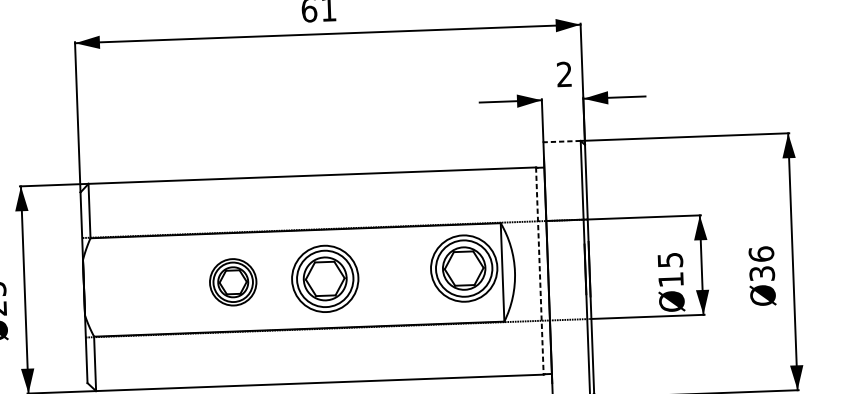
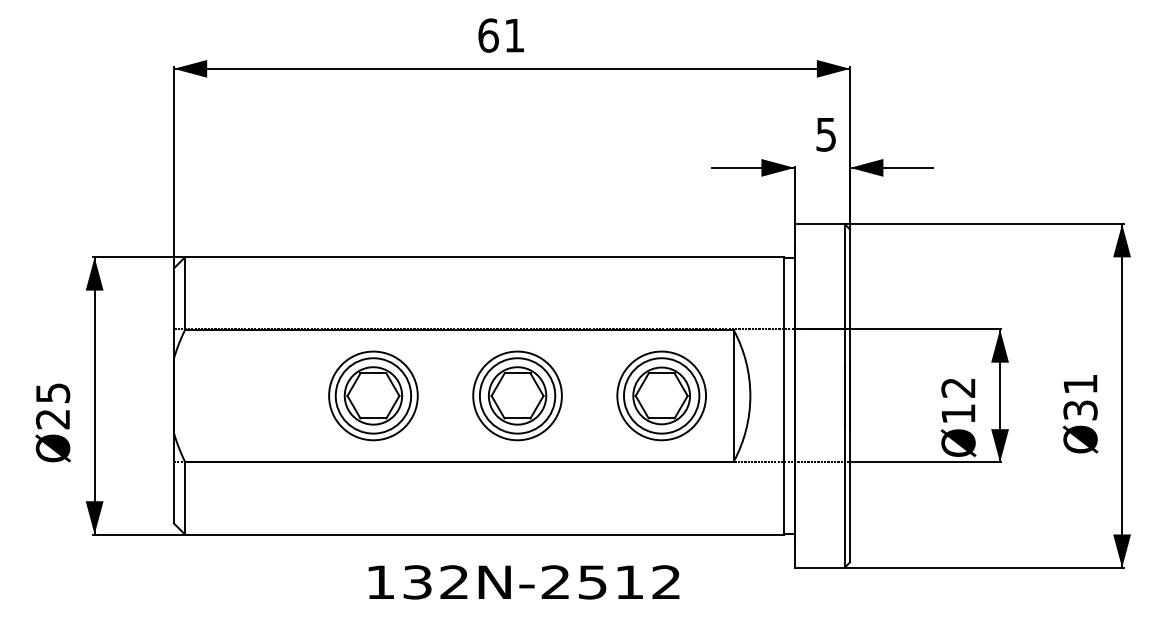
text: (563, 74) -> (825, 134), 2 -> 5
line: (561, 141) -> (819, 224), dashed -> solid
text: (761, 253) -> (1080, 383), Ø36 -> Ø31
text: (670, 259) -> (958, 387), Ø15 -> Ø12
part: (464, 268) -> (661, 395), moved
line: (539, 270) -> (783, 395), dashed -> solid
part: (325, 278) -> (517, 395), moved
part: (233, 281) -> (373, 395), size x1.43

